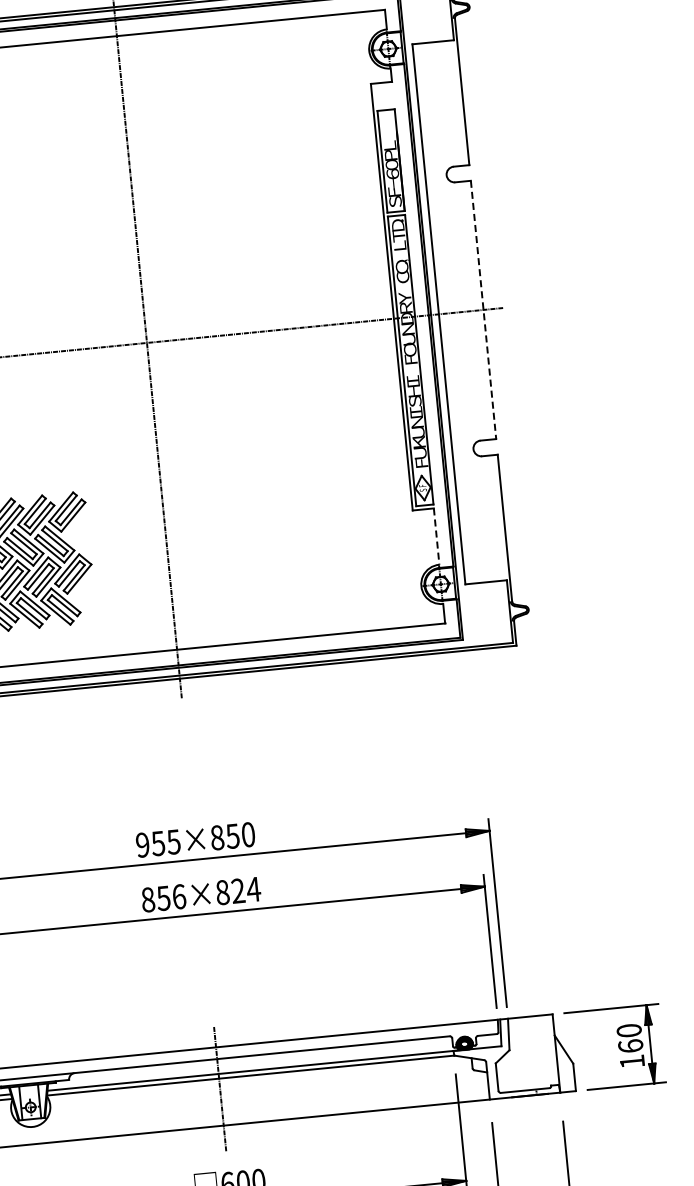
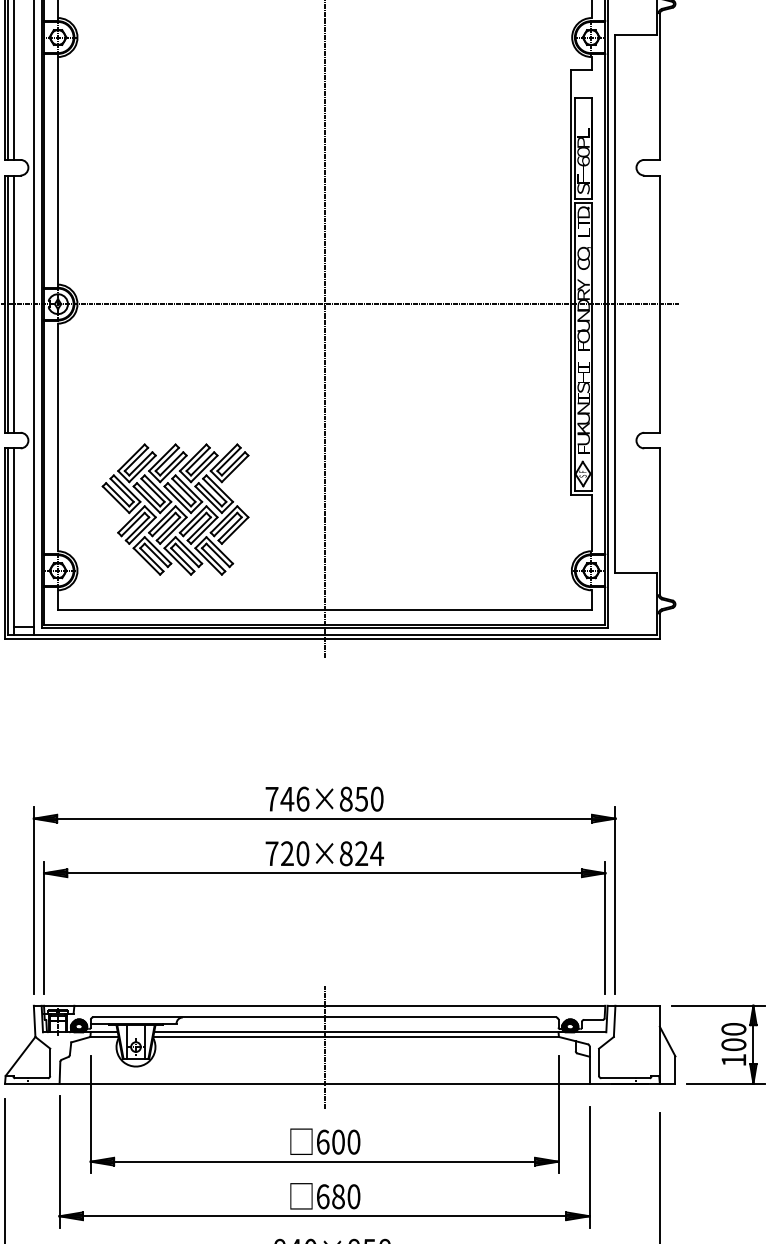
line: (483, 310) -> (659, 304), dashed -> solid
line: (436, 536) -> (591, 523), dashed -> solid
text: (158, 842) -> (287, 798), 955×850 -> 746×850
text: (163, 898) -> (287, 853), 856×824 -> 720×824
text: (630, 1045) -> (733, 1044), 160 -> 100

